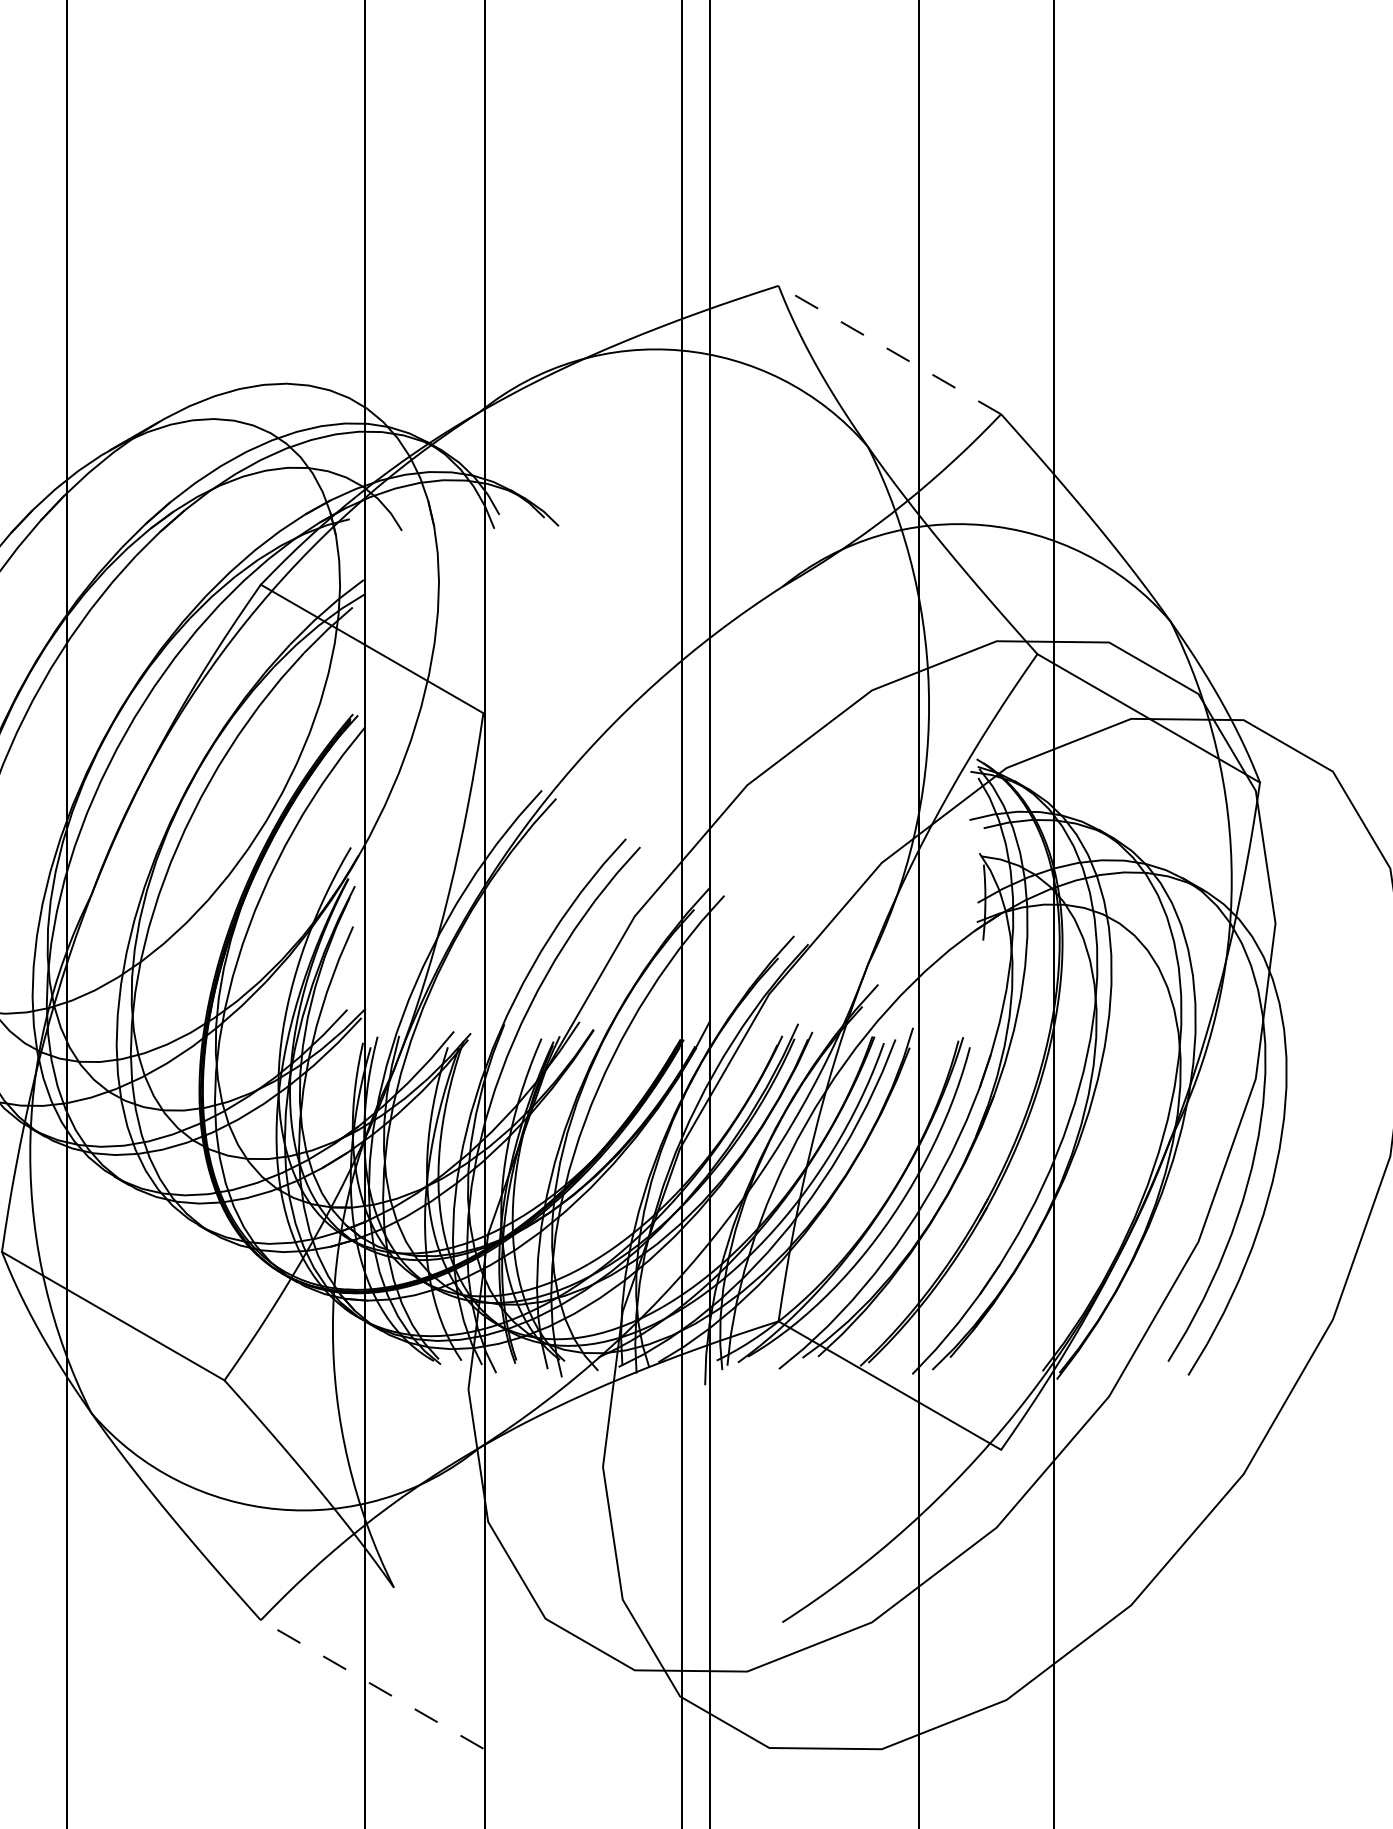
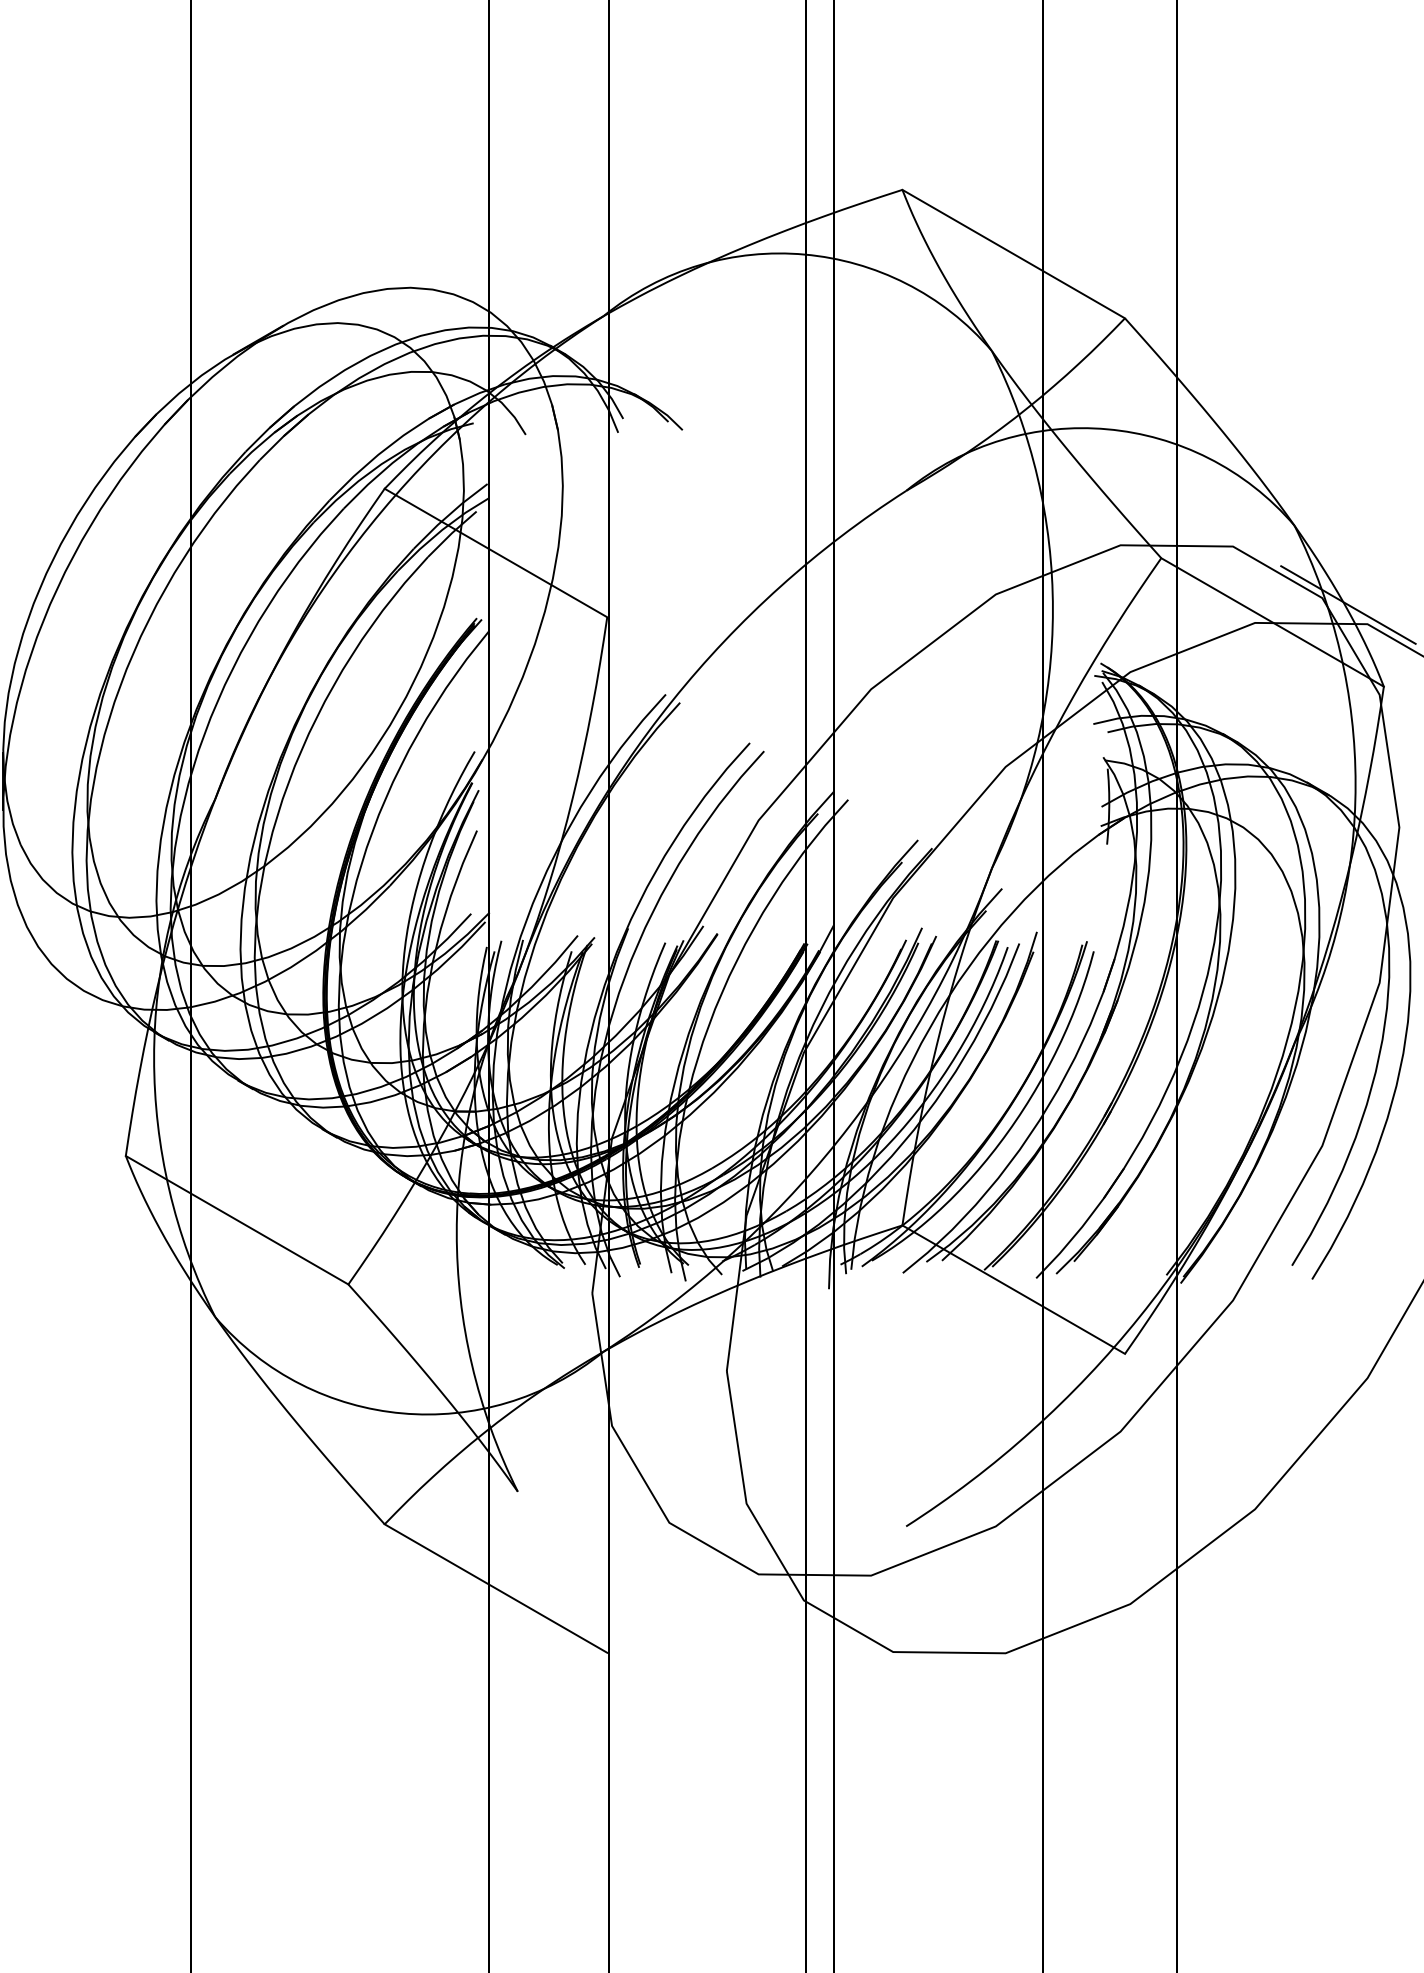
line: (889, 349) -> (1013, 253), dashed -> solid
line: (1224, 700) -> (1348, 604), added
line: (371, 1684) -> (495, 1588), dashed -> solid

